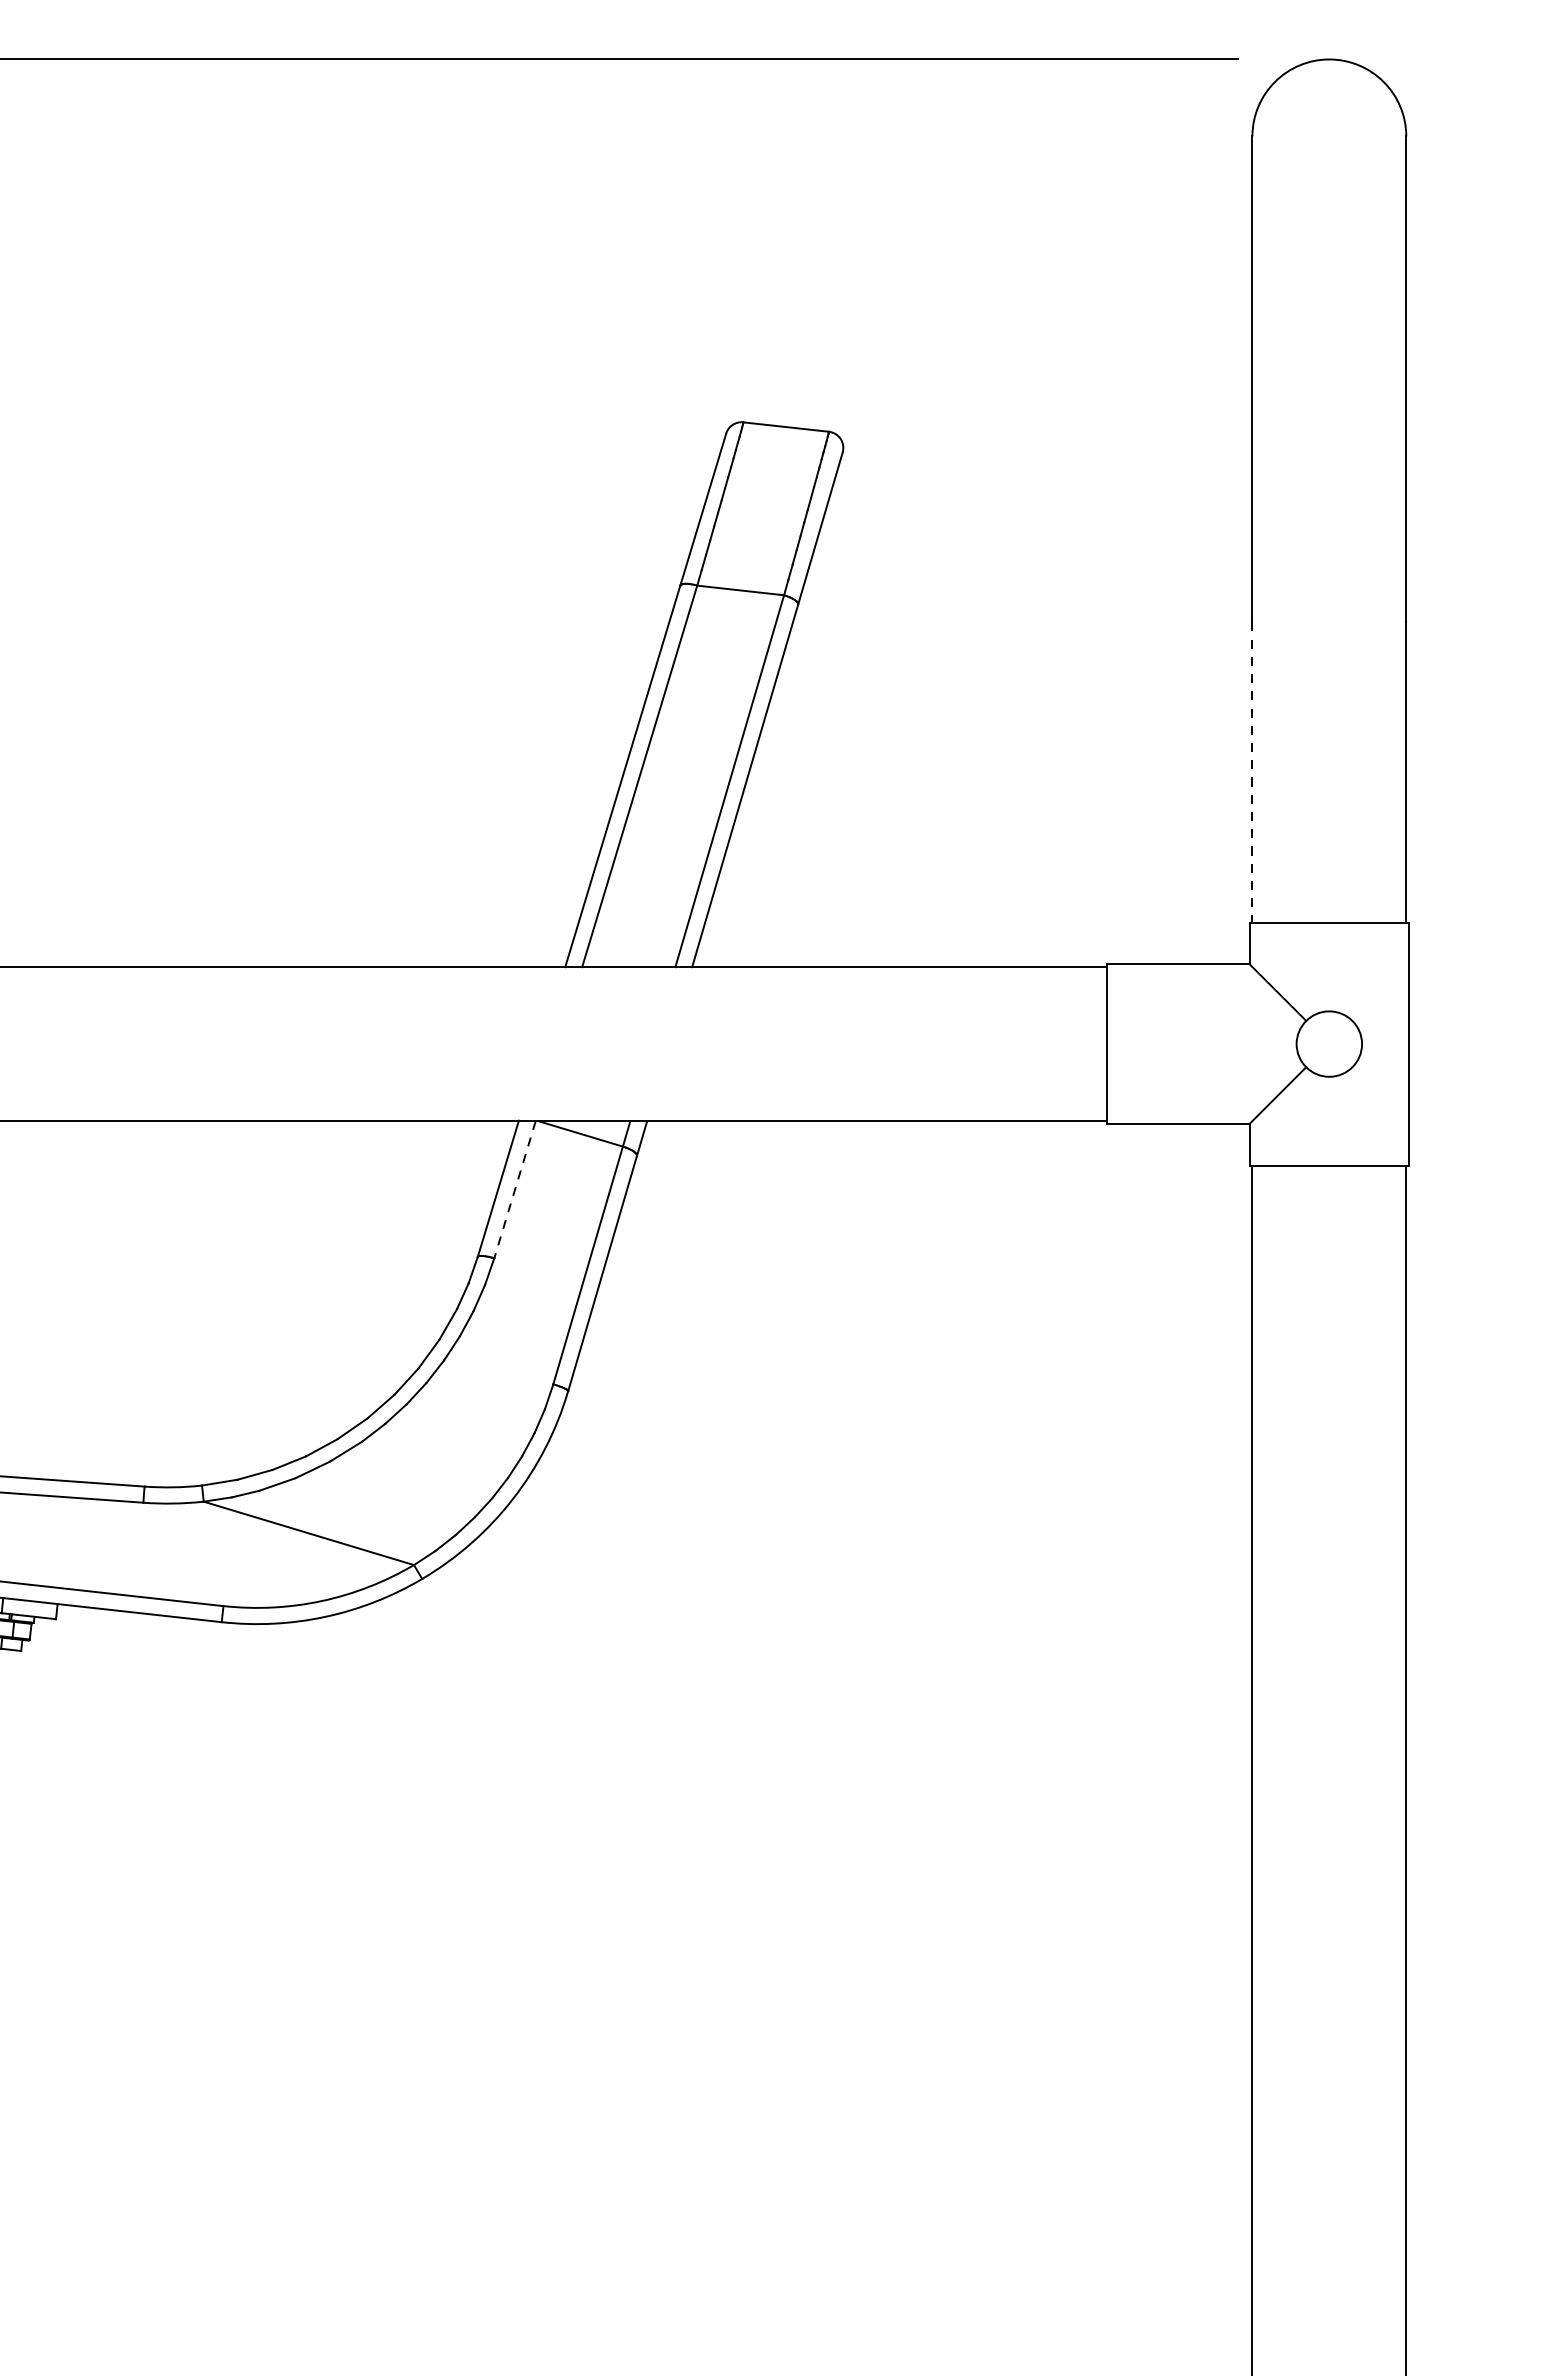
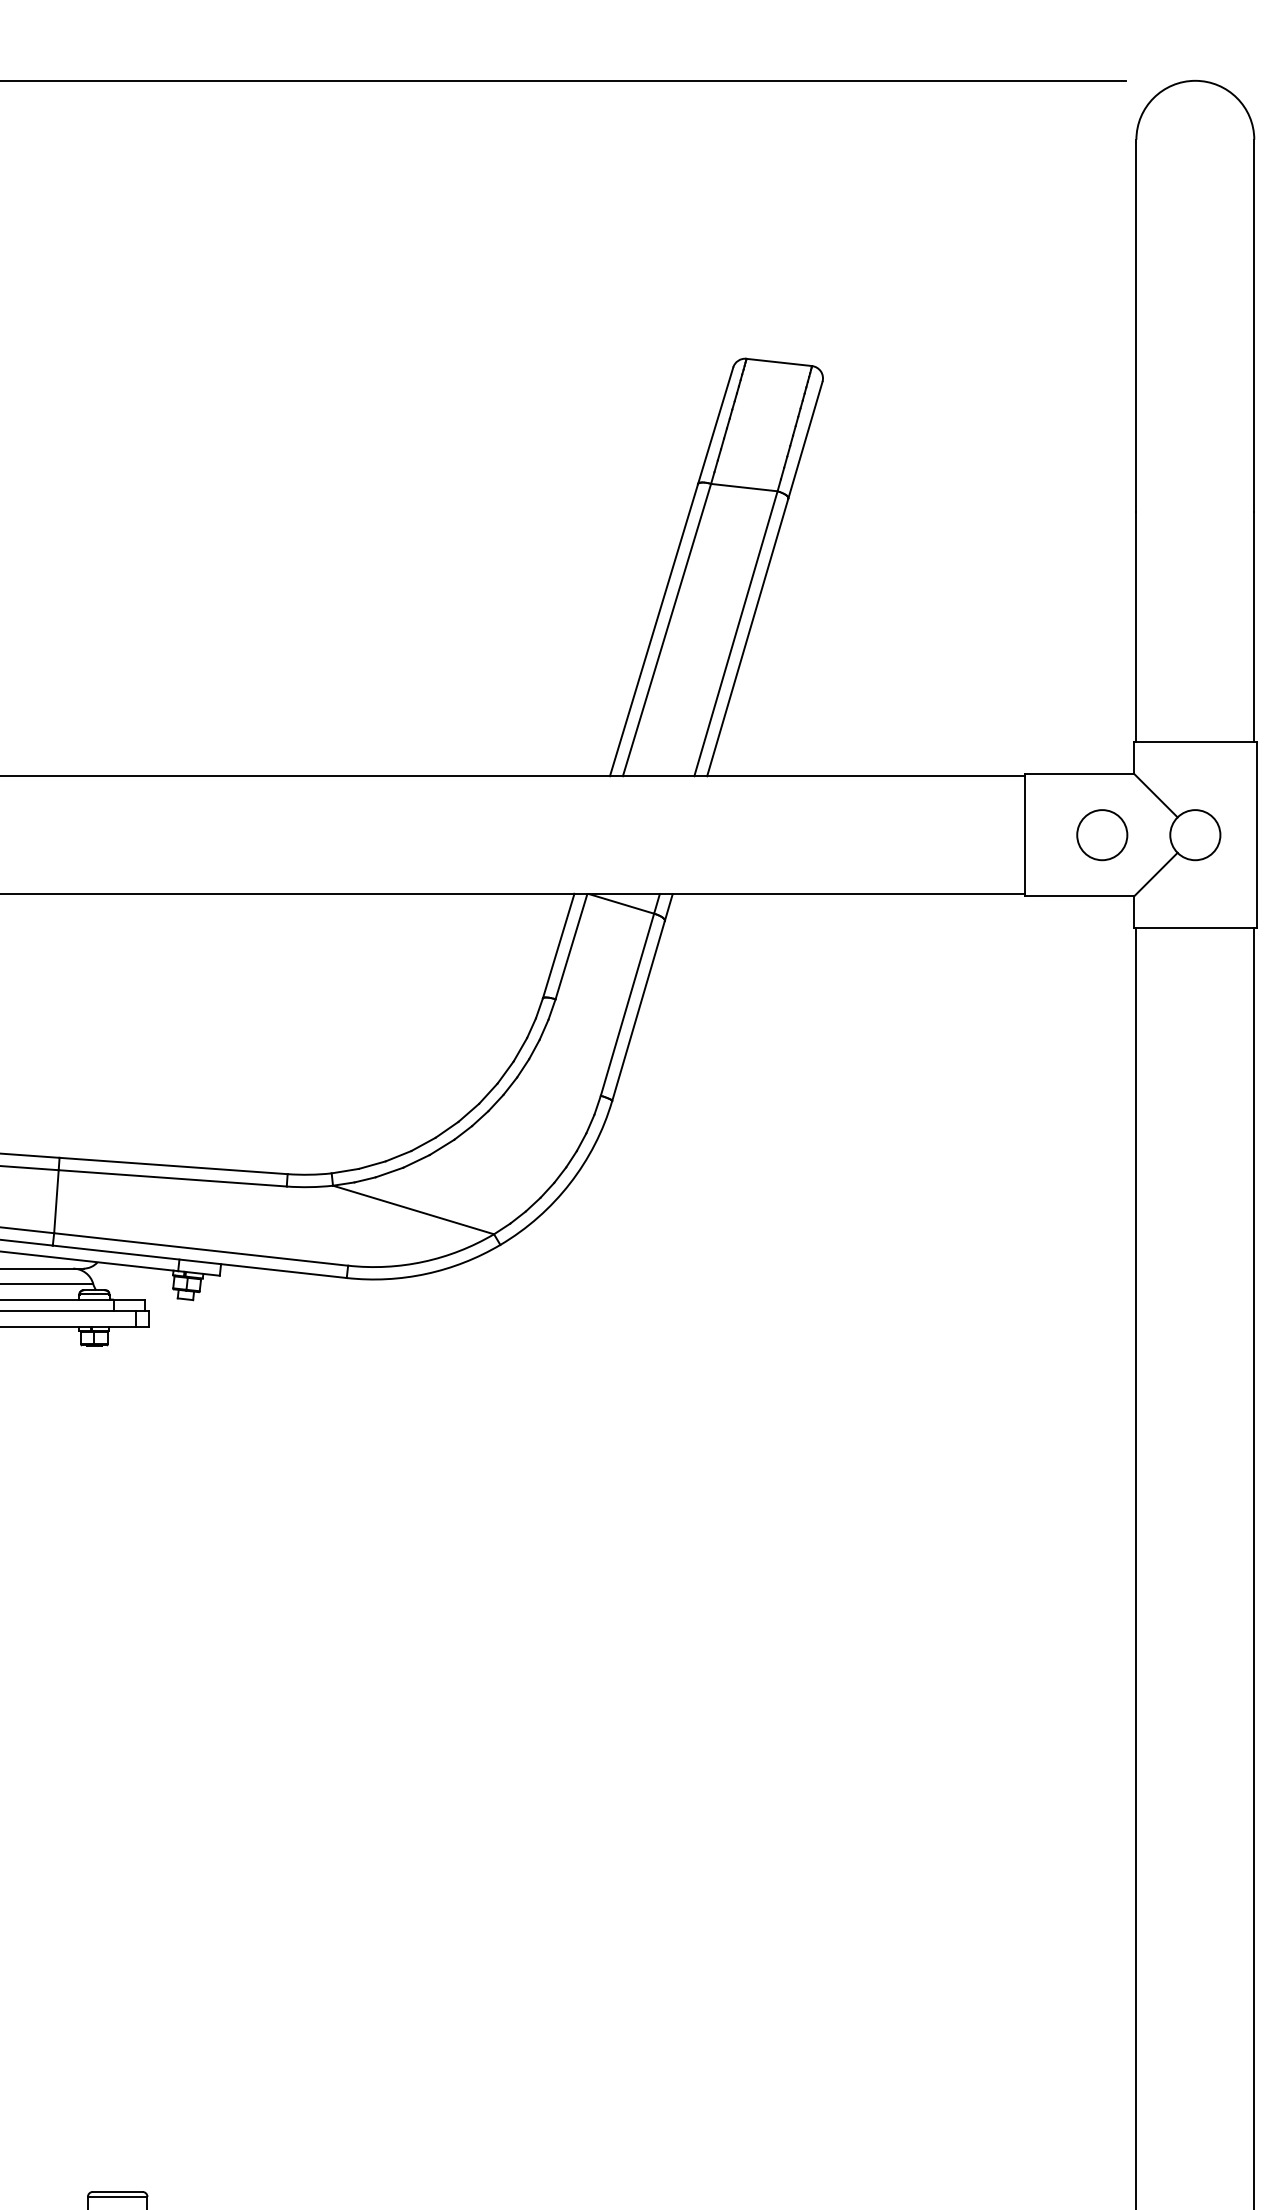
line: (1252, 773) -> (1136, 627), dashed -> solid
circle: (1208, 1044) -> (1102, 835), added
line: (515, 1189) -> (571, 946), dashed -> solid

